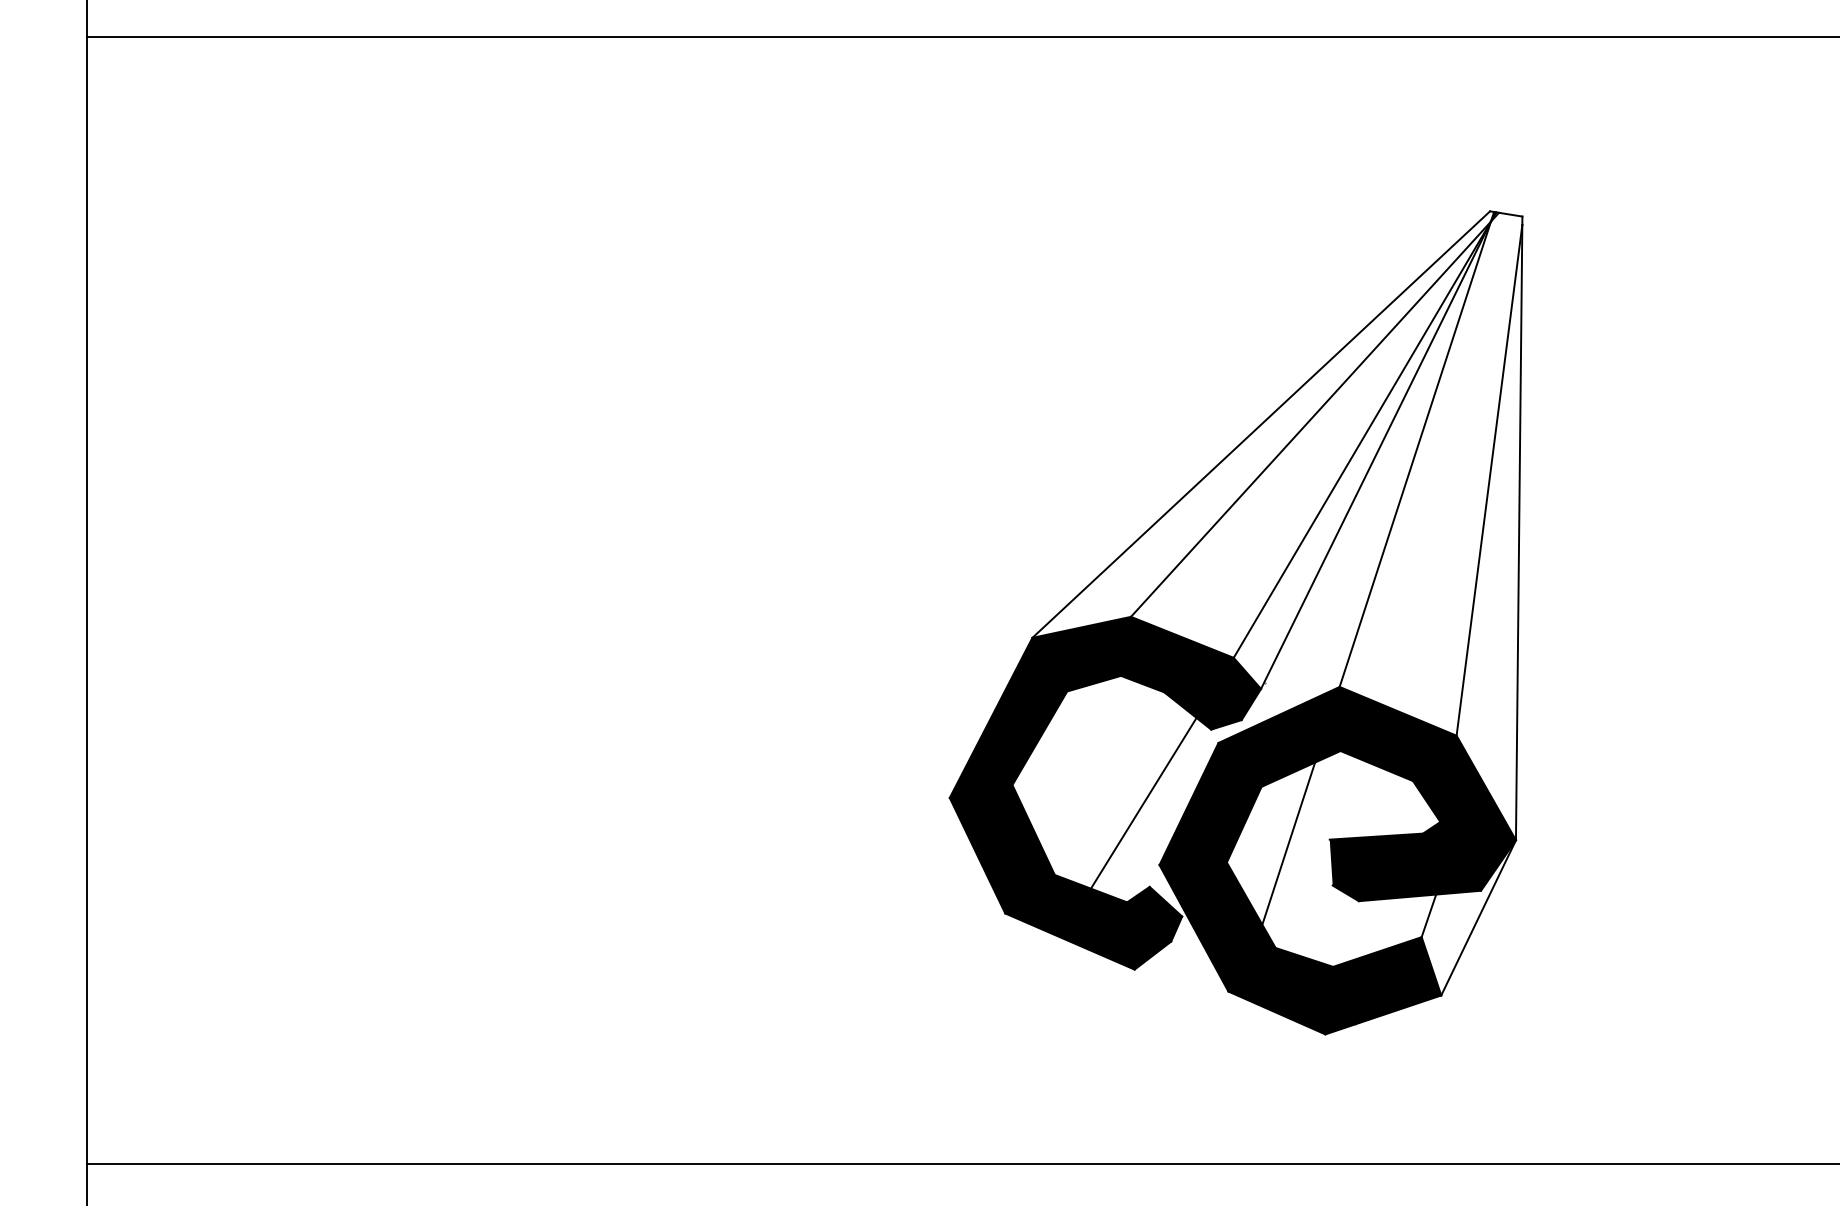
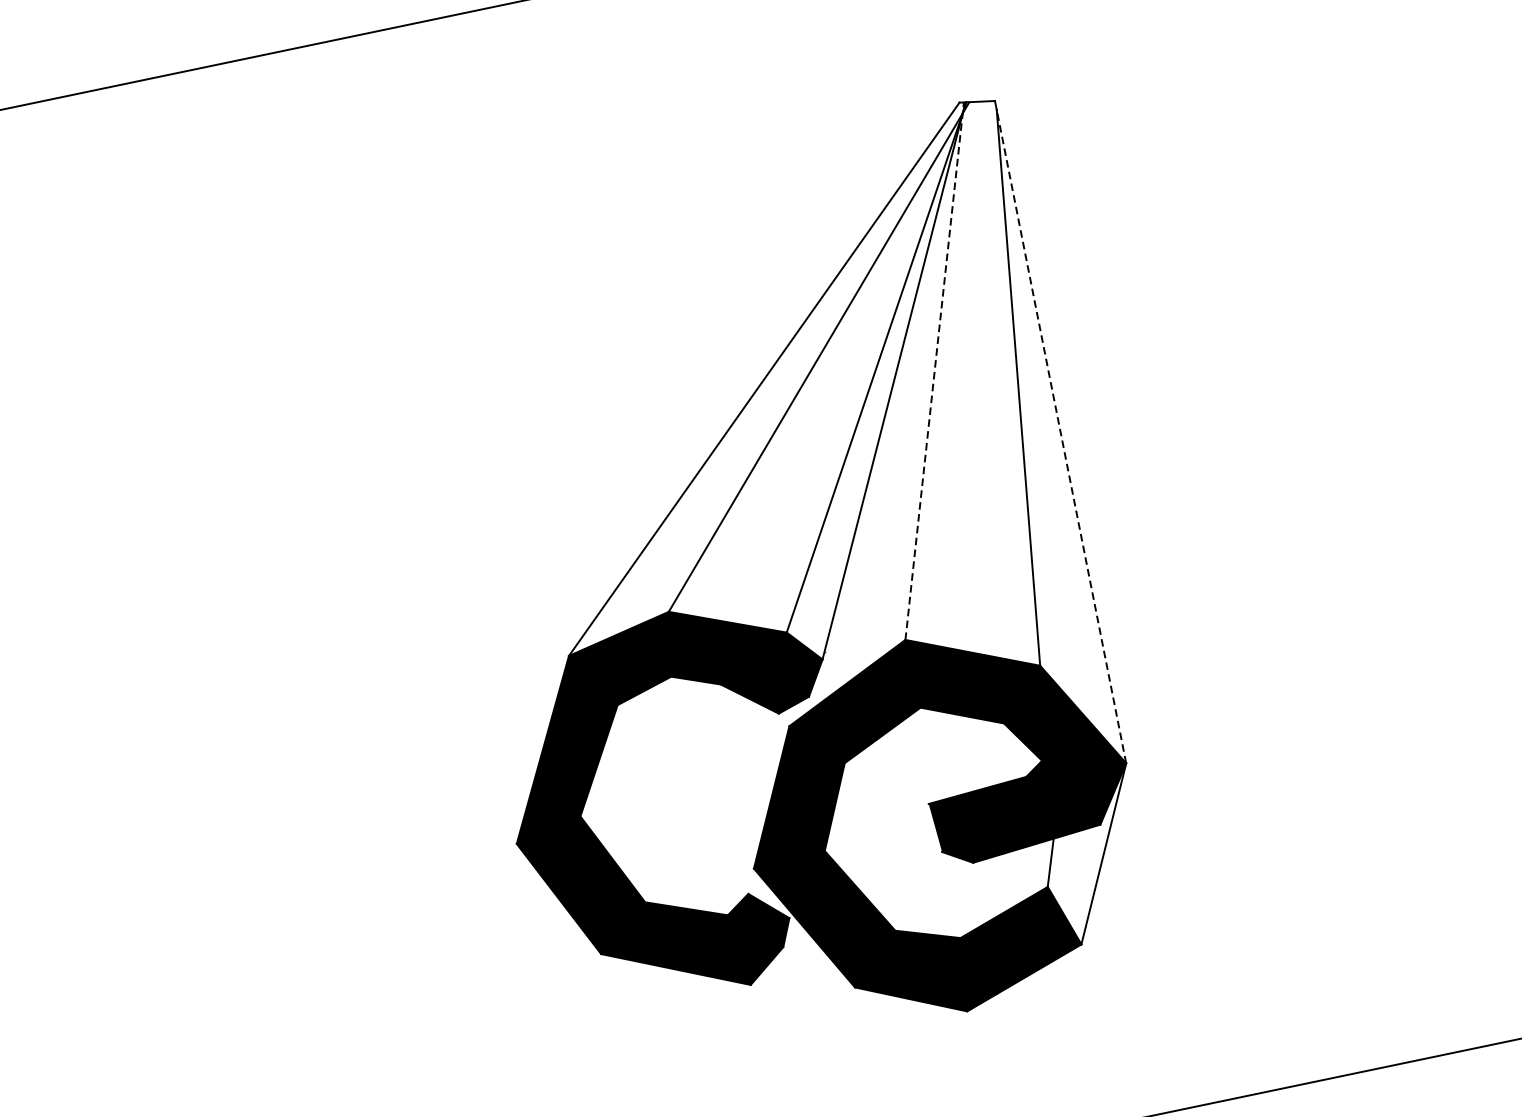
line: (1416, 449) -> (934, 371), solid -> dashed
line: (1519, 532) -> (1061, 436), solid -> dashed
line: (1143, 802) -> (723, 805), removed
line: (1288, 843) -> (885, 817), removed

